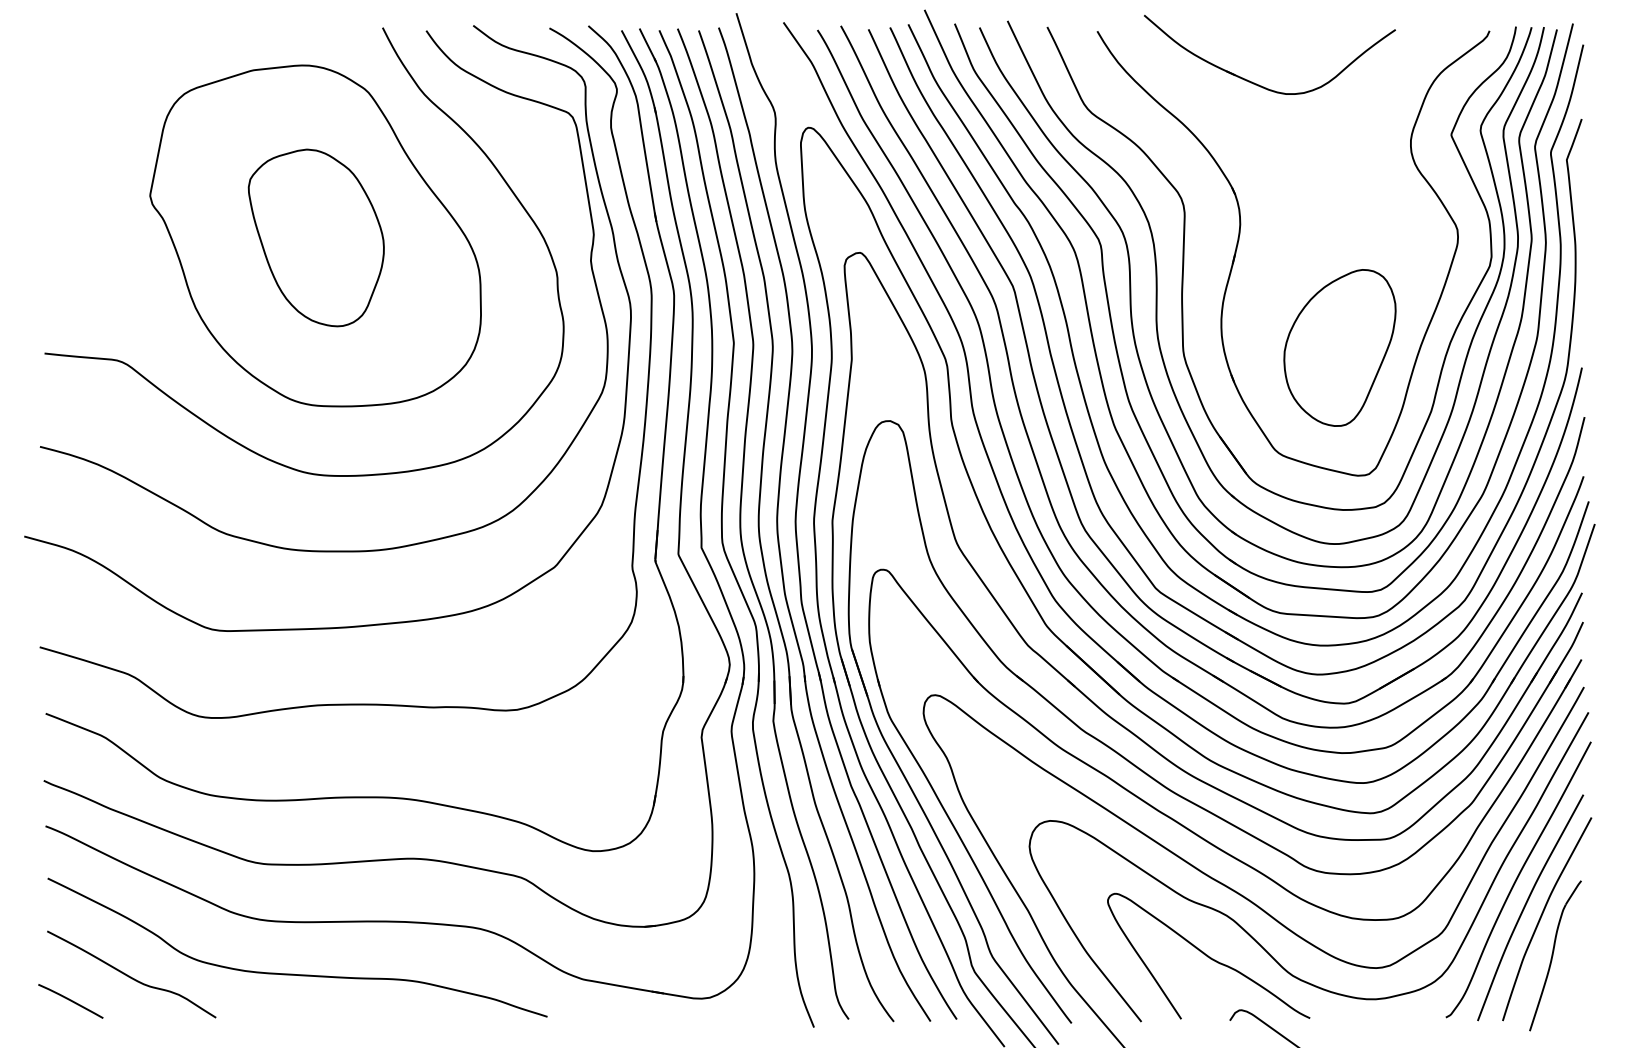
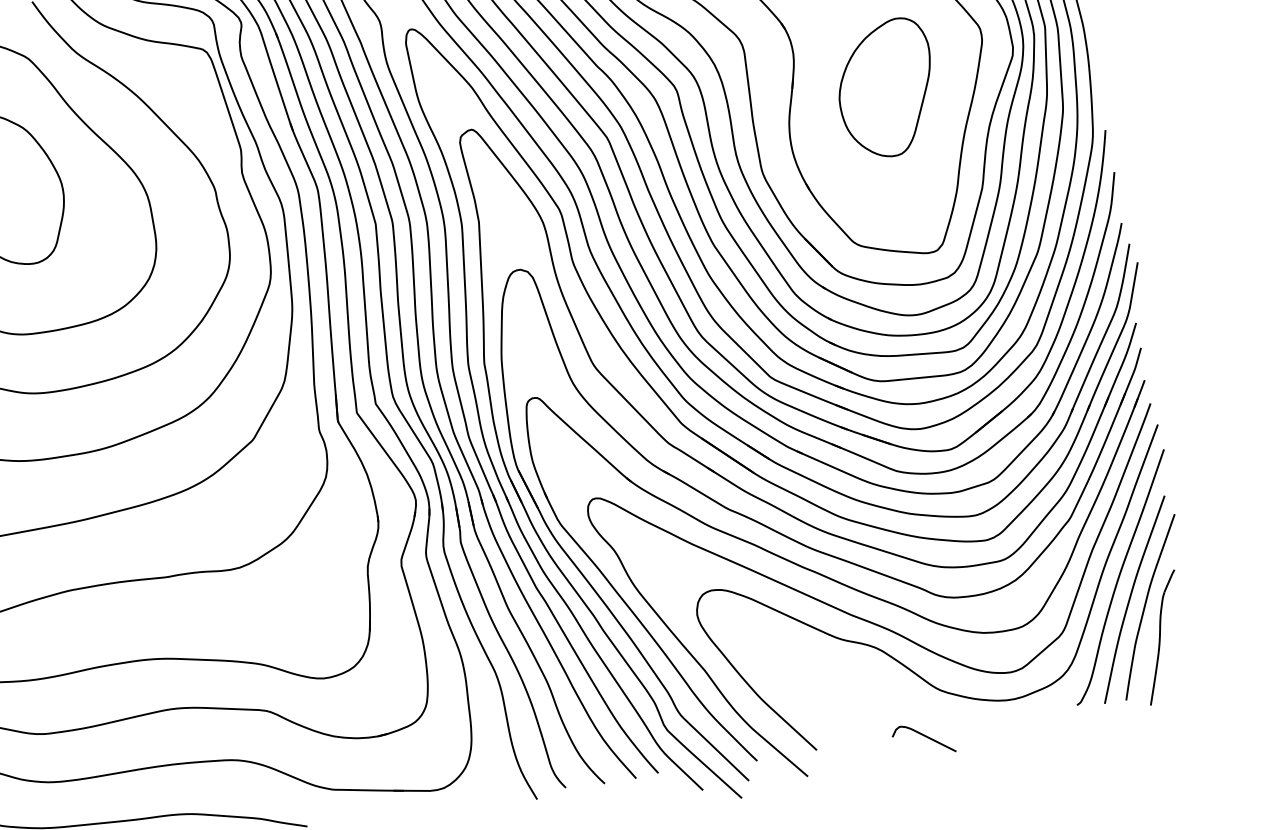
part: (1339, 347) -> (885, 88), moved
curve: (1208, 955) -> (865, 684), removed

